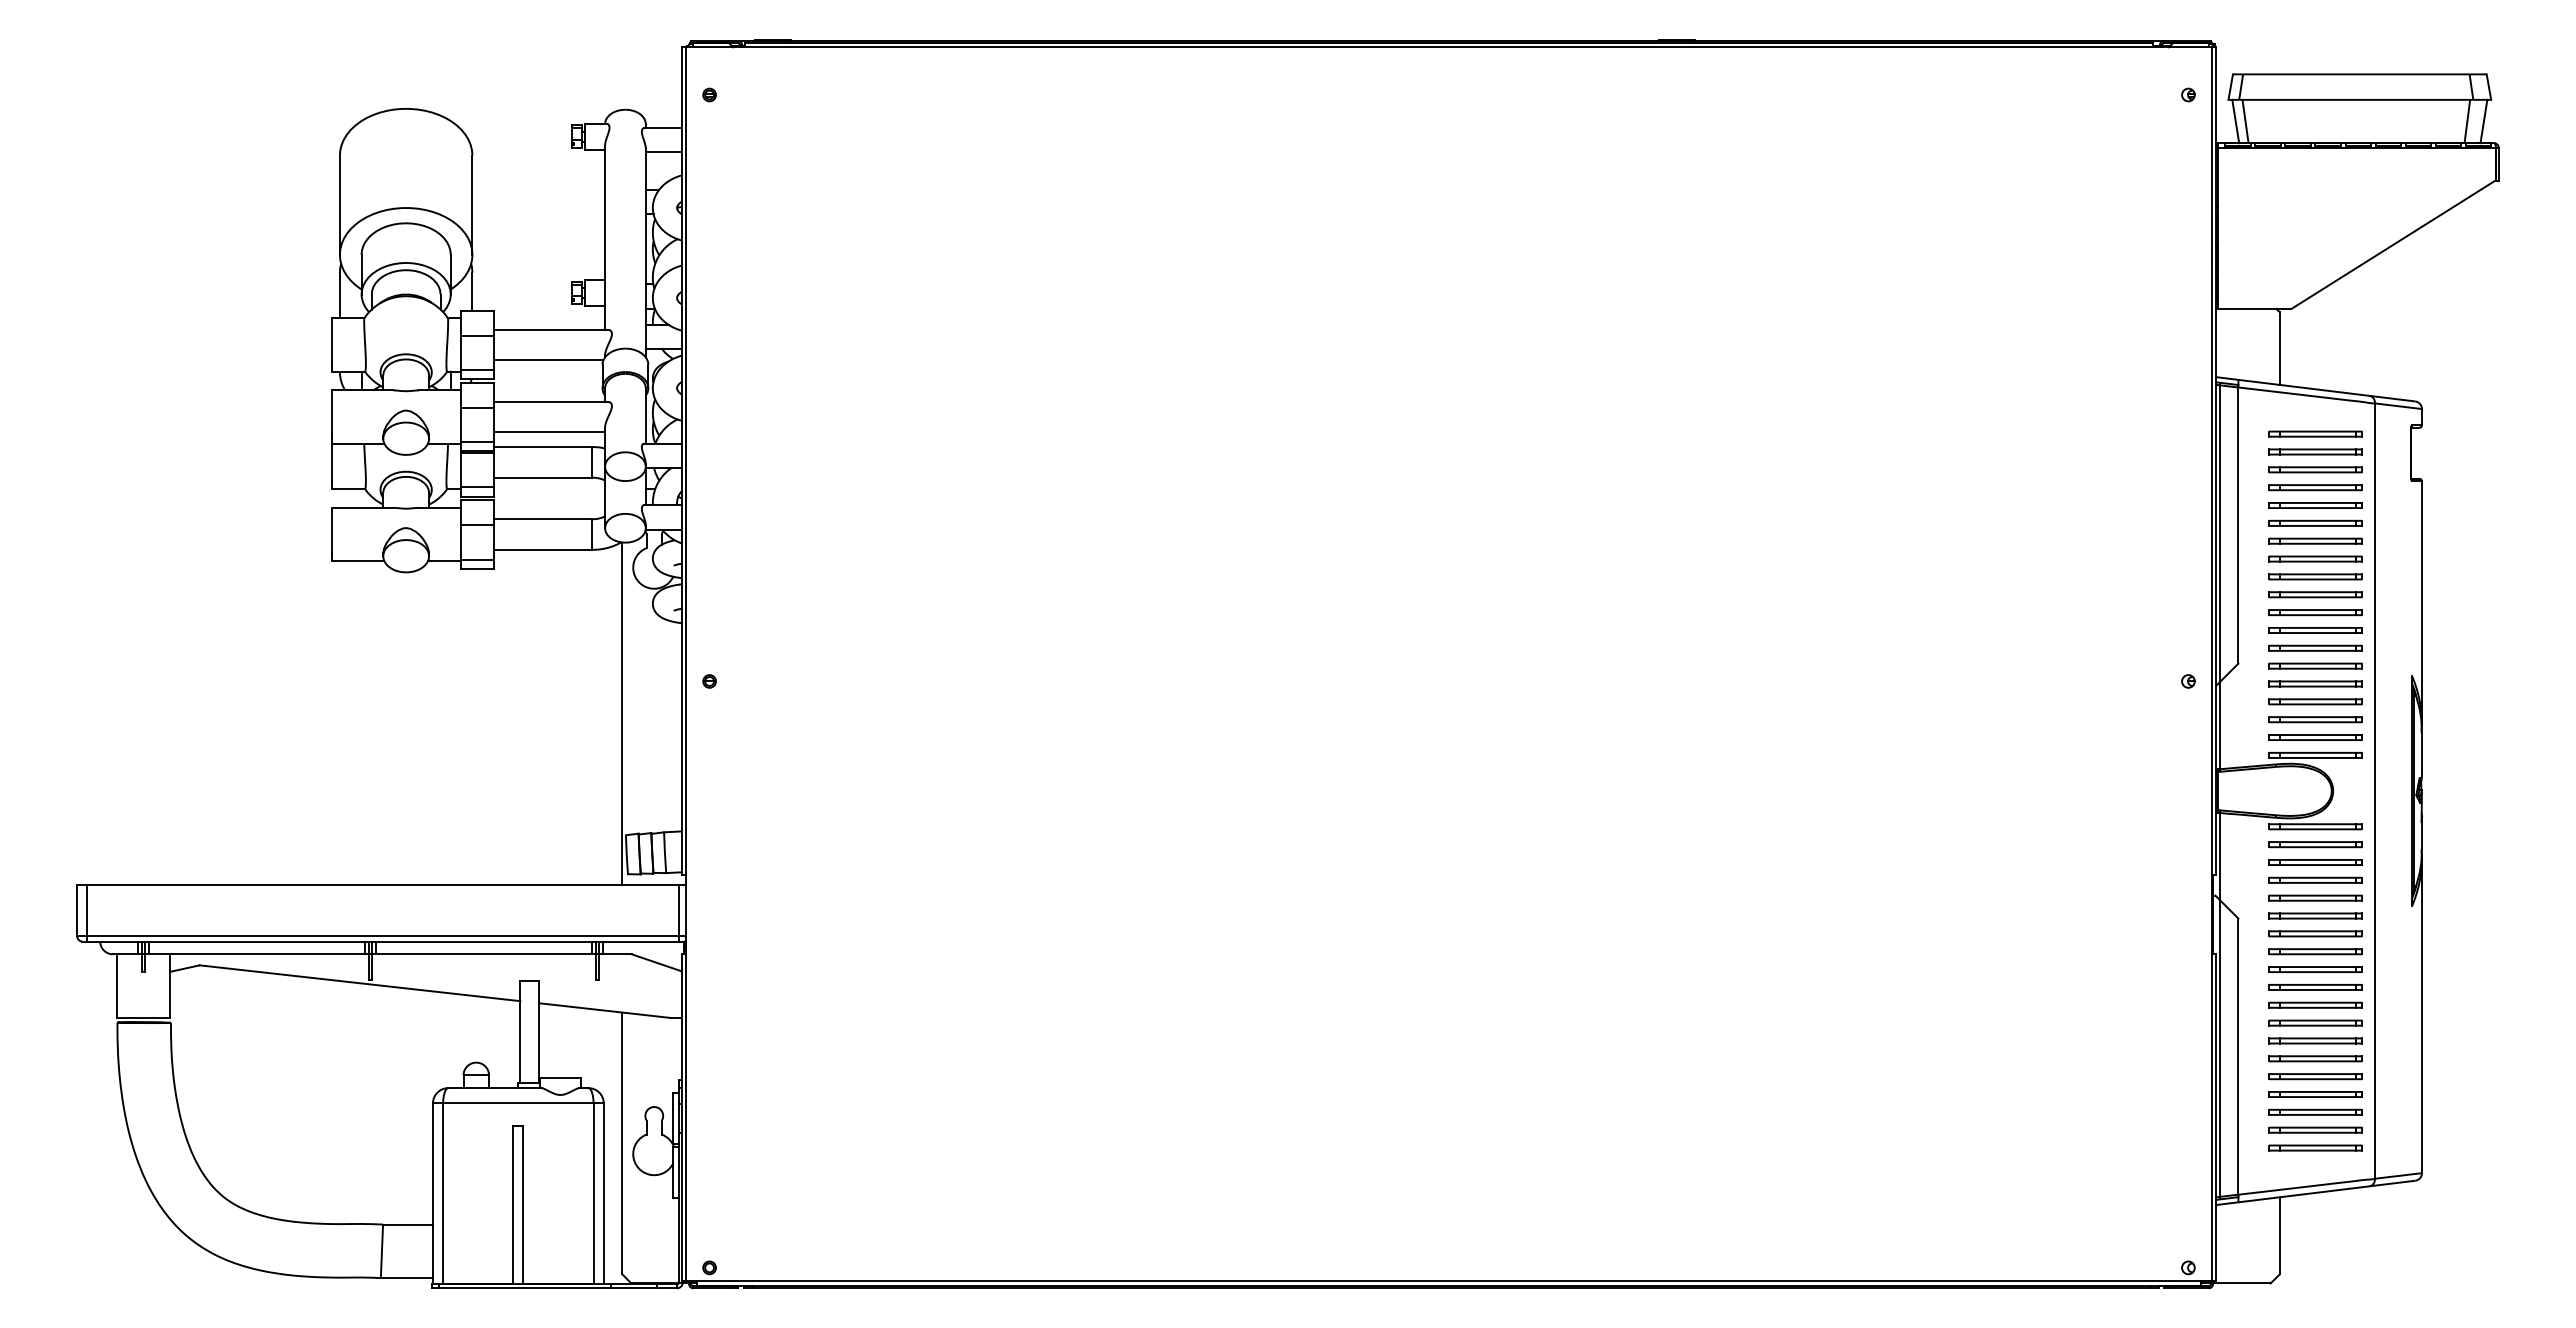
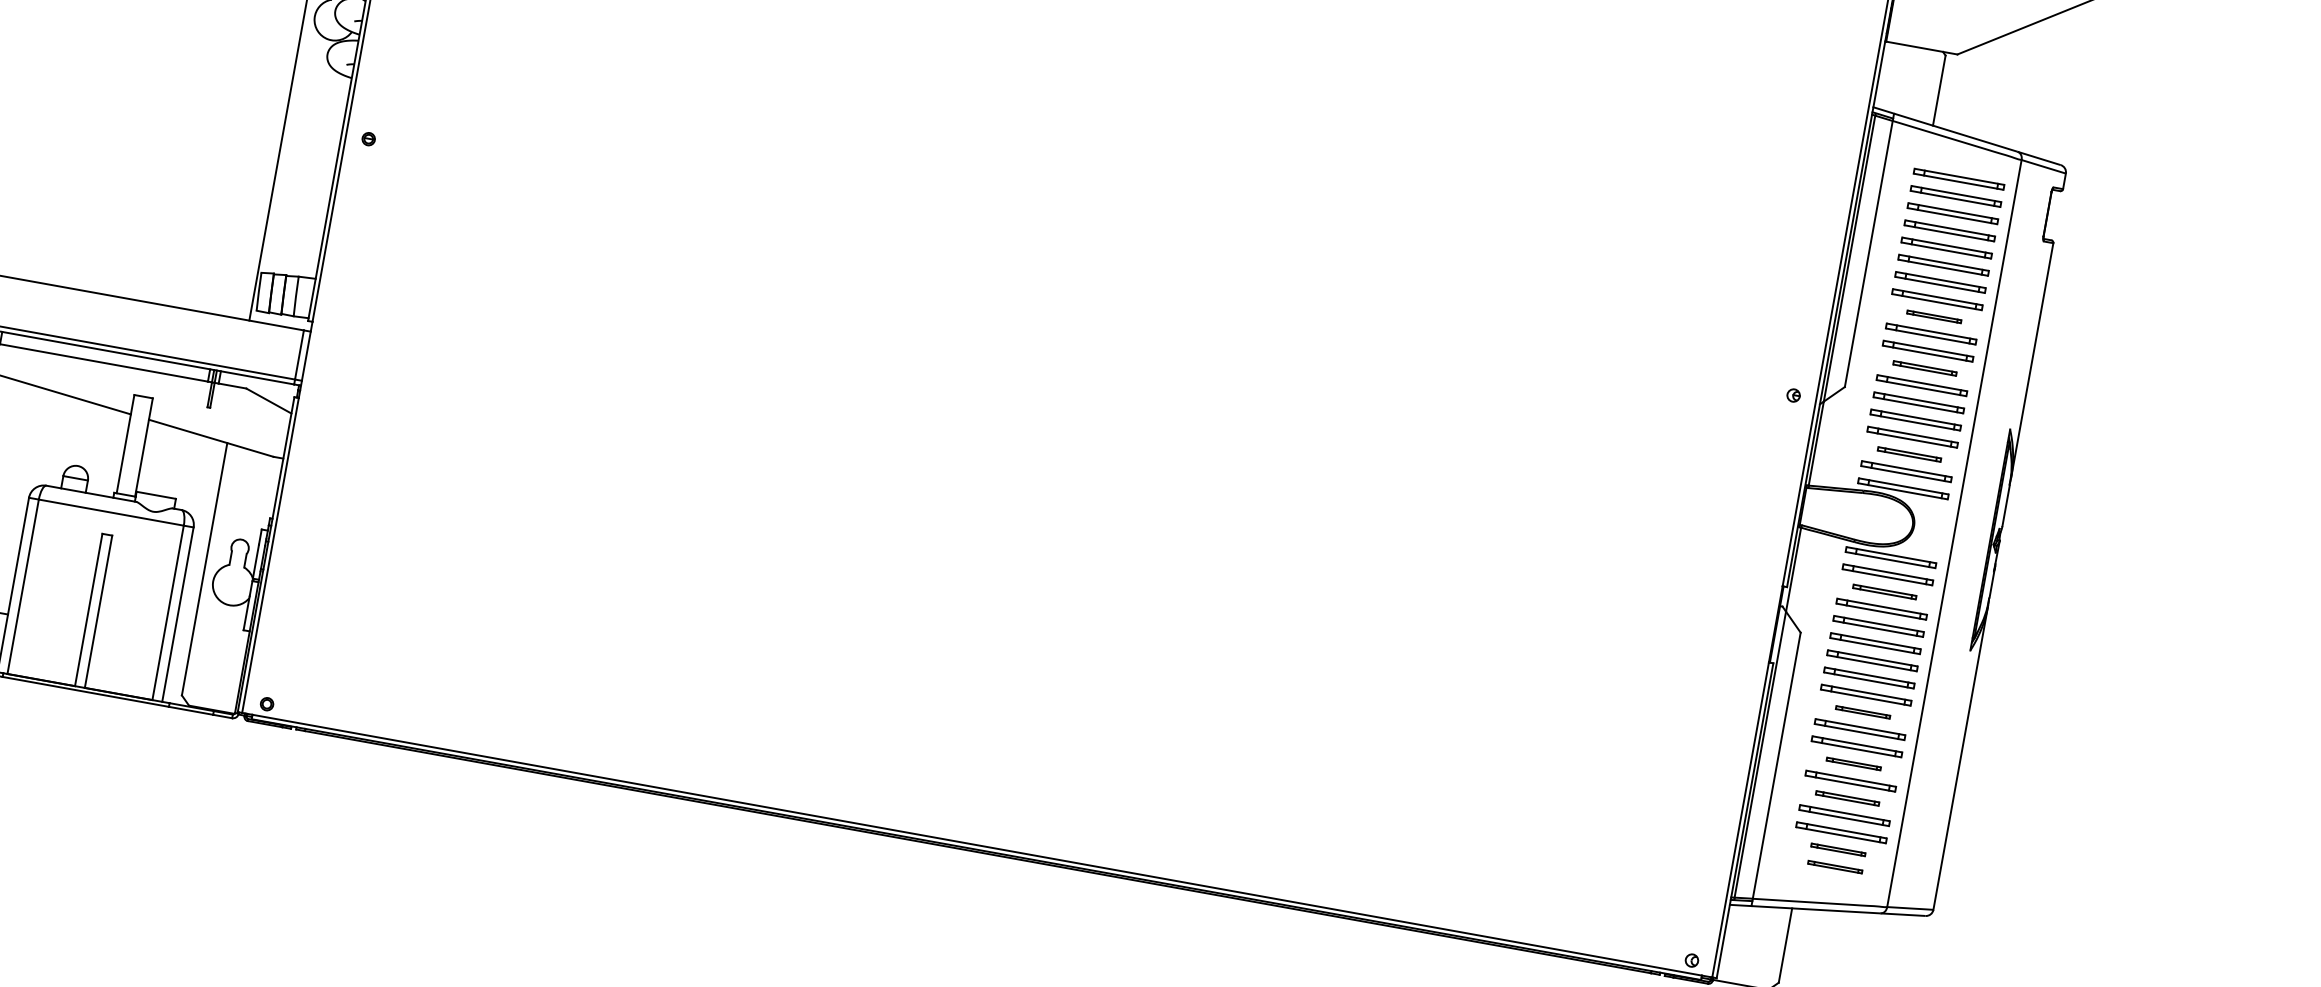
part: (2315, 576) -> (1934, 316), size x0.6
part: (2315, 630) -> (1924, 368), size x0.7
part: (2315, 719) -> (1909, 454), size x0.7
part: (2315, 862) -> (1884, 592), size x0.7
part: (2315, 987) -> (1863, 712), size x0.6
part: (2315, 1040) -> (1853, 763), size x0.6
part: (2315, 1076) -> (1847, 798), size x0.7
part: (2315, 1129) -> (1838, 849), size x0.6
part: (2315, 1147) -> (1835, 866), size x0.6

